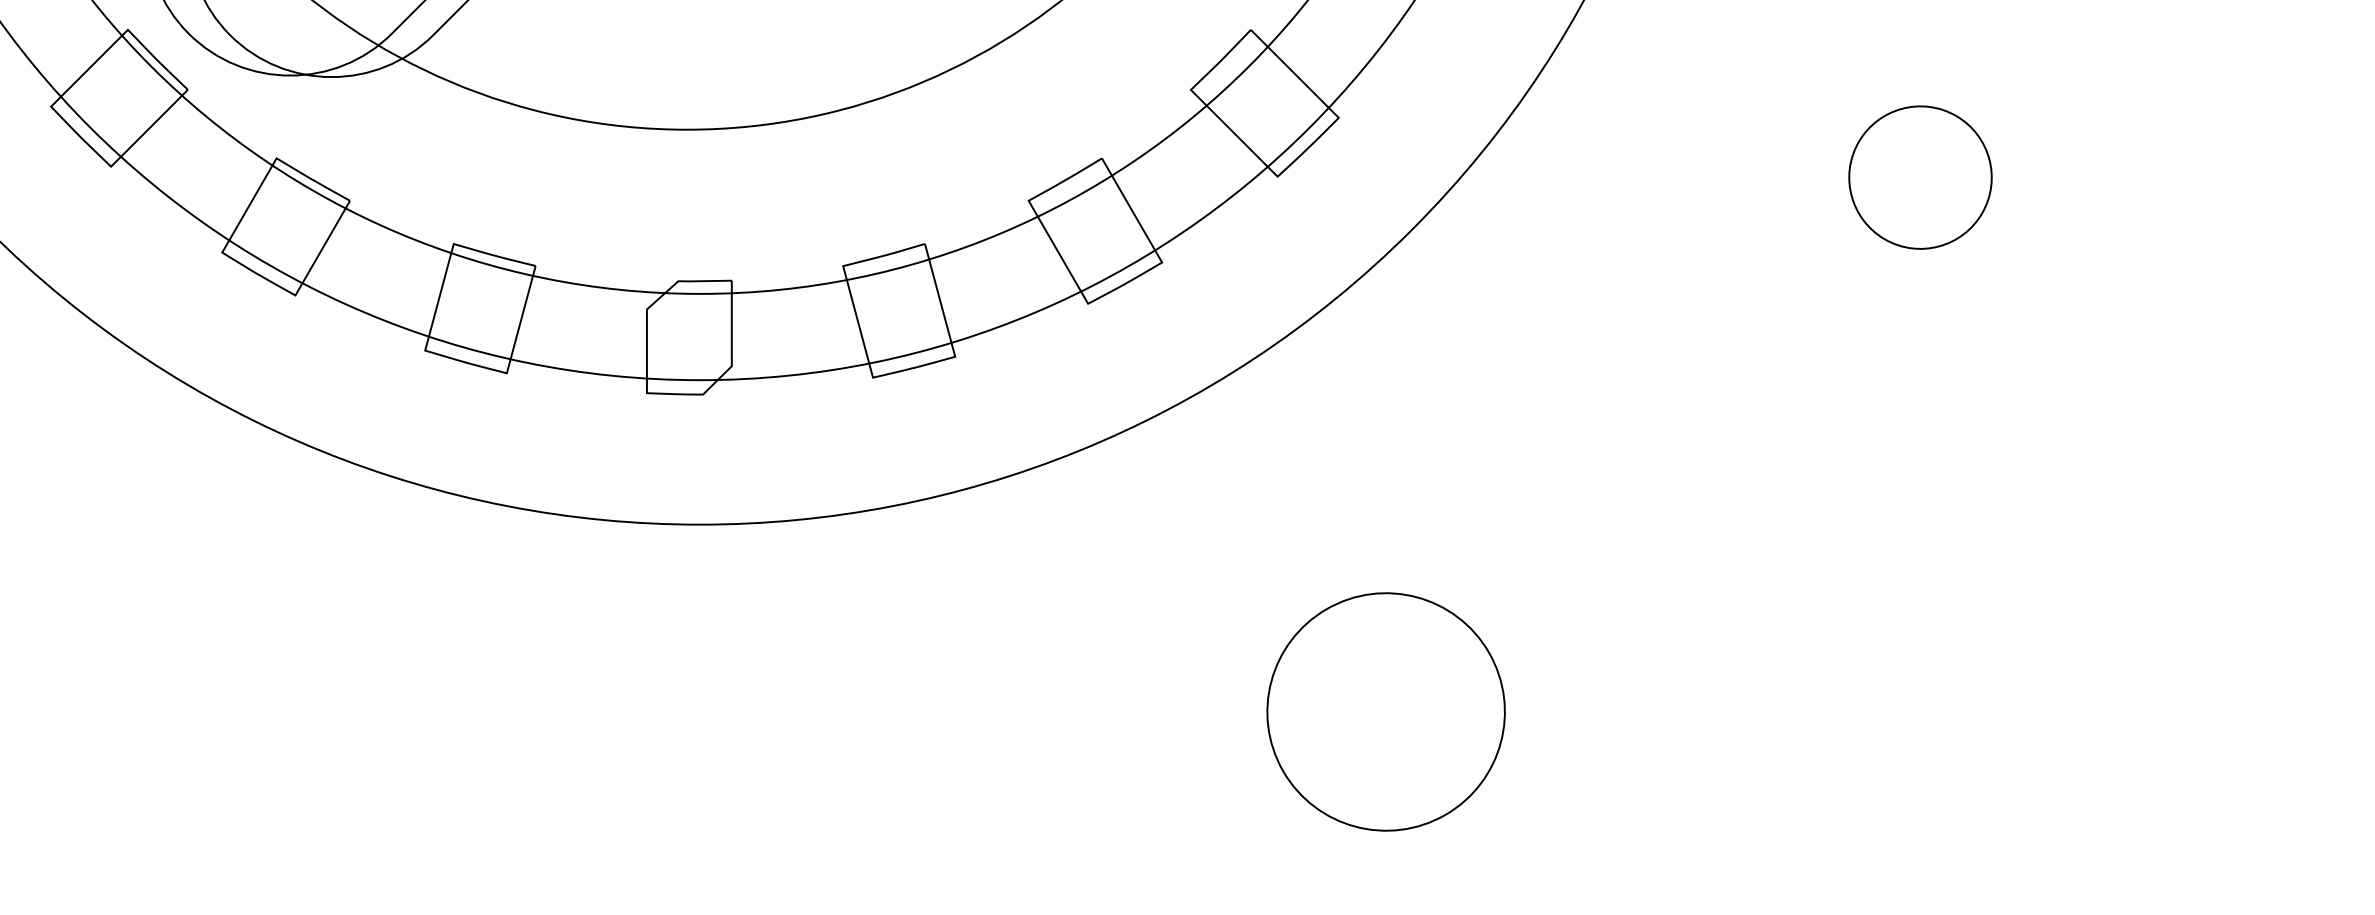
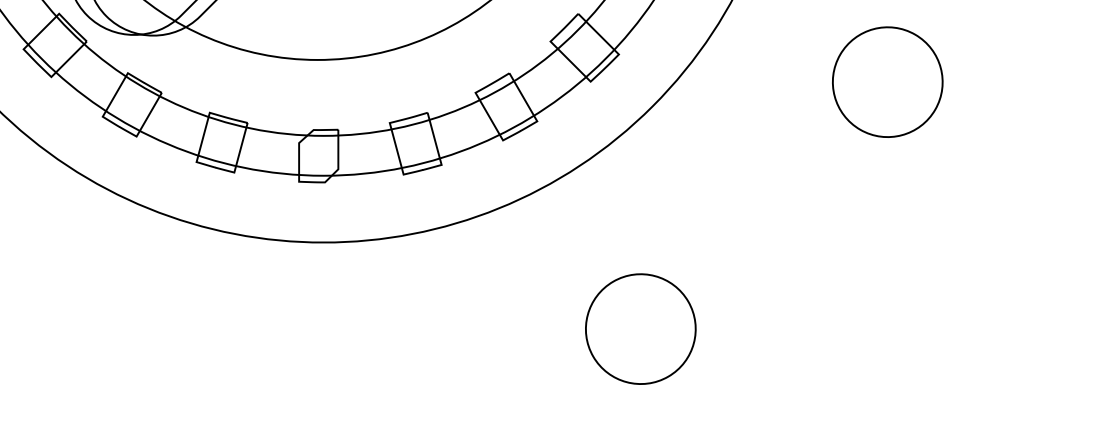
part: (1919, 176) -> (887, 81), size x1.67

